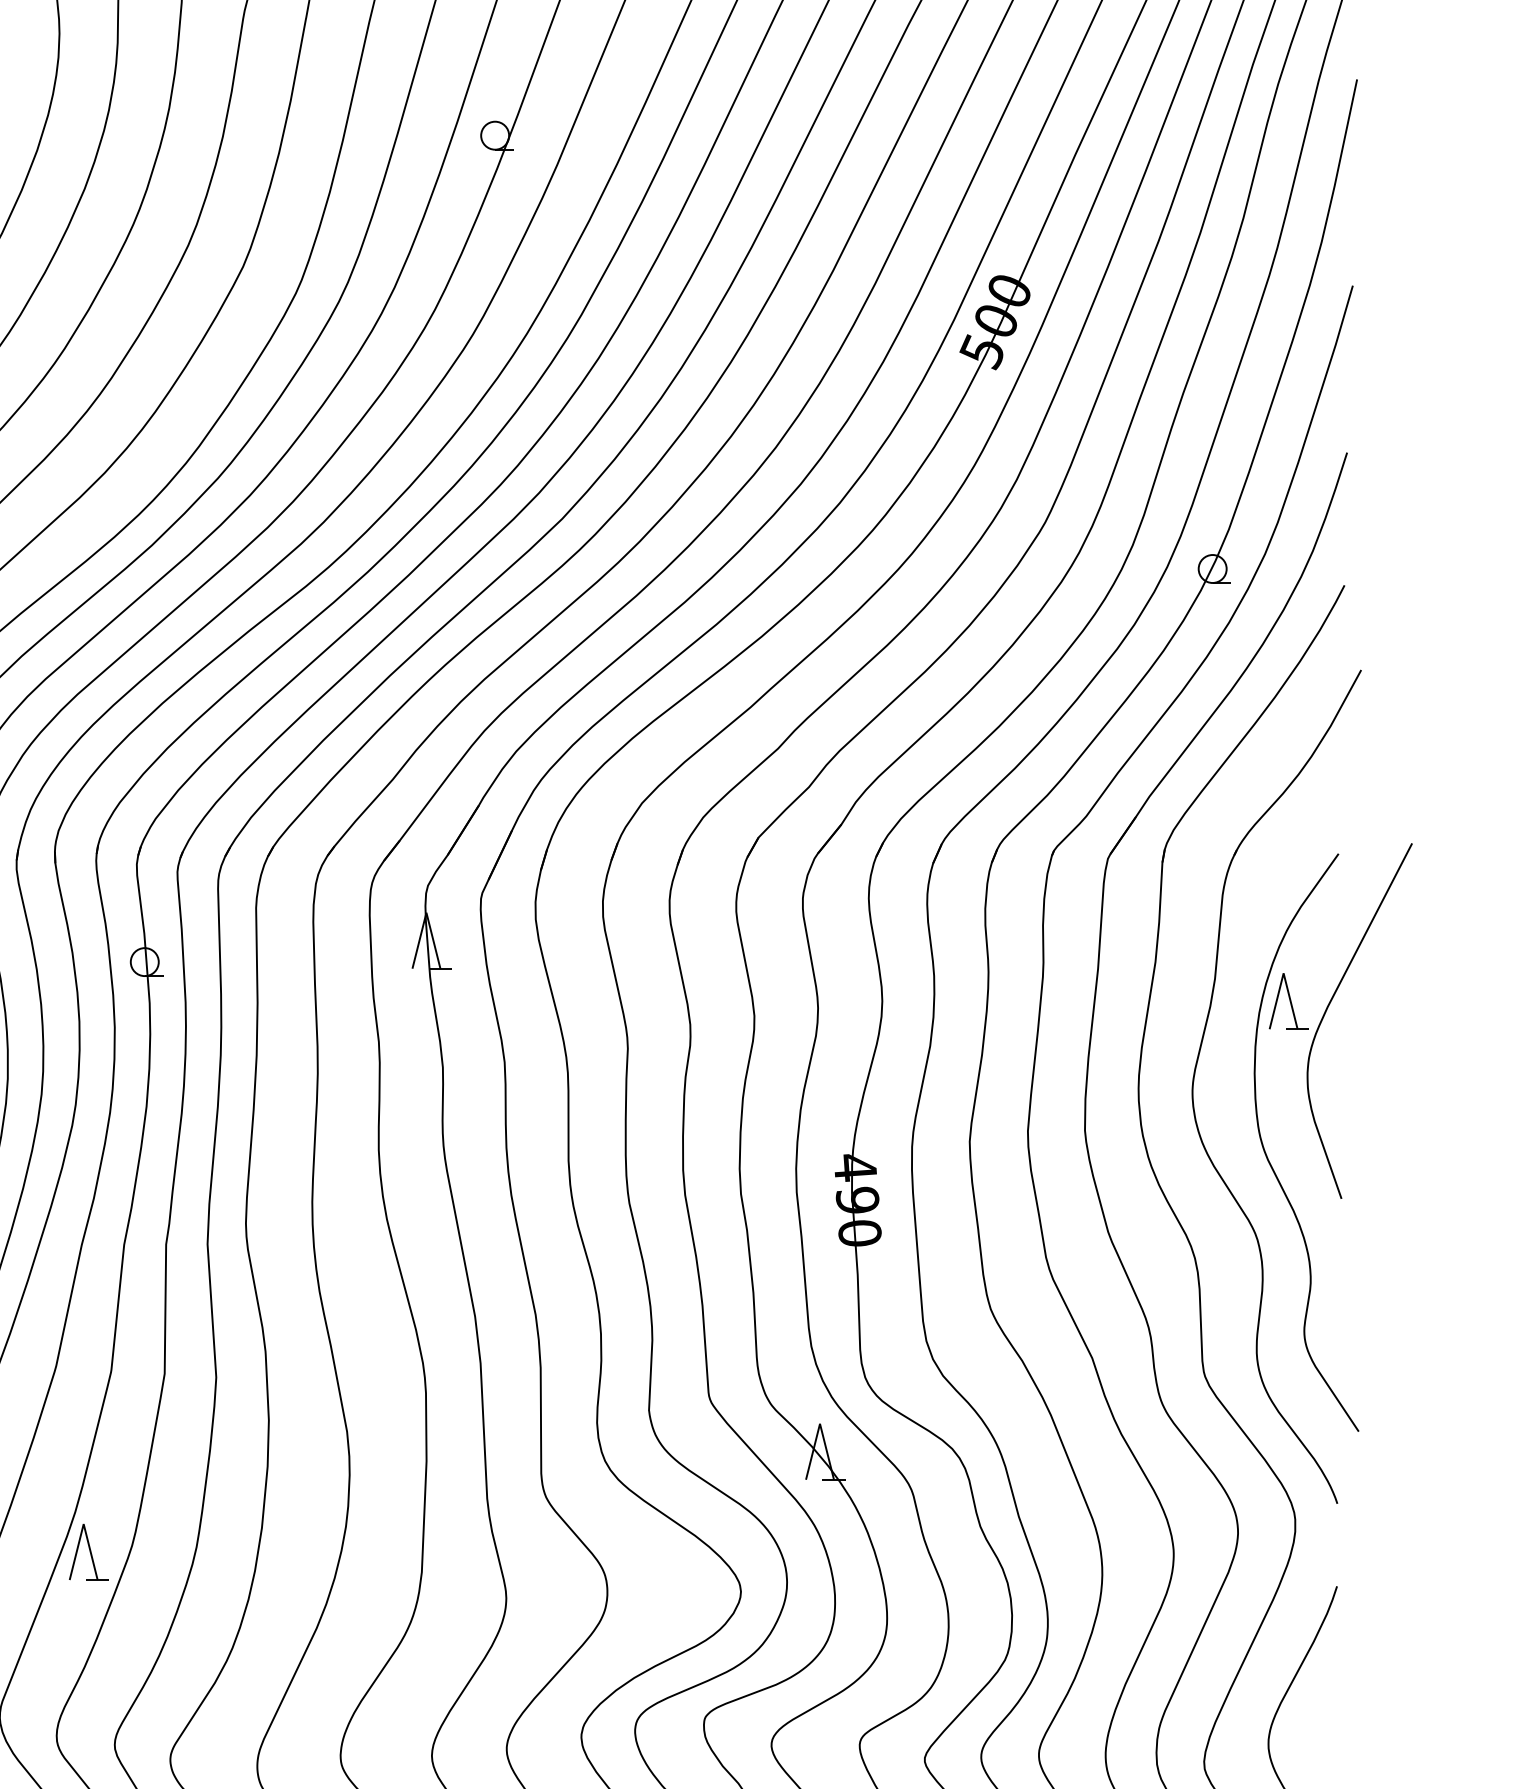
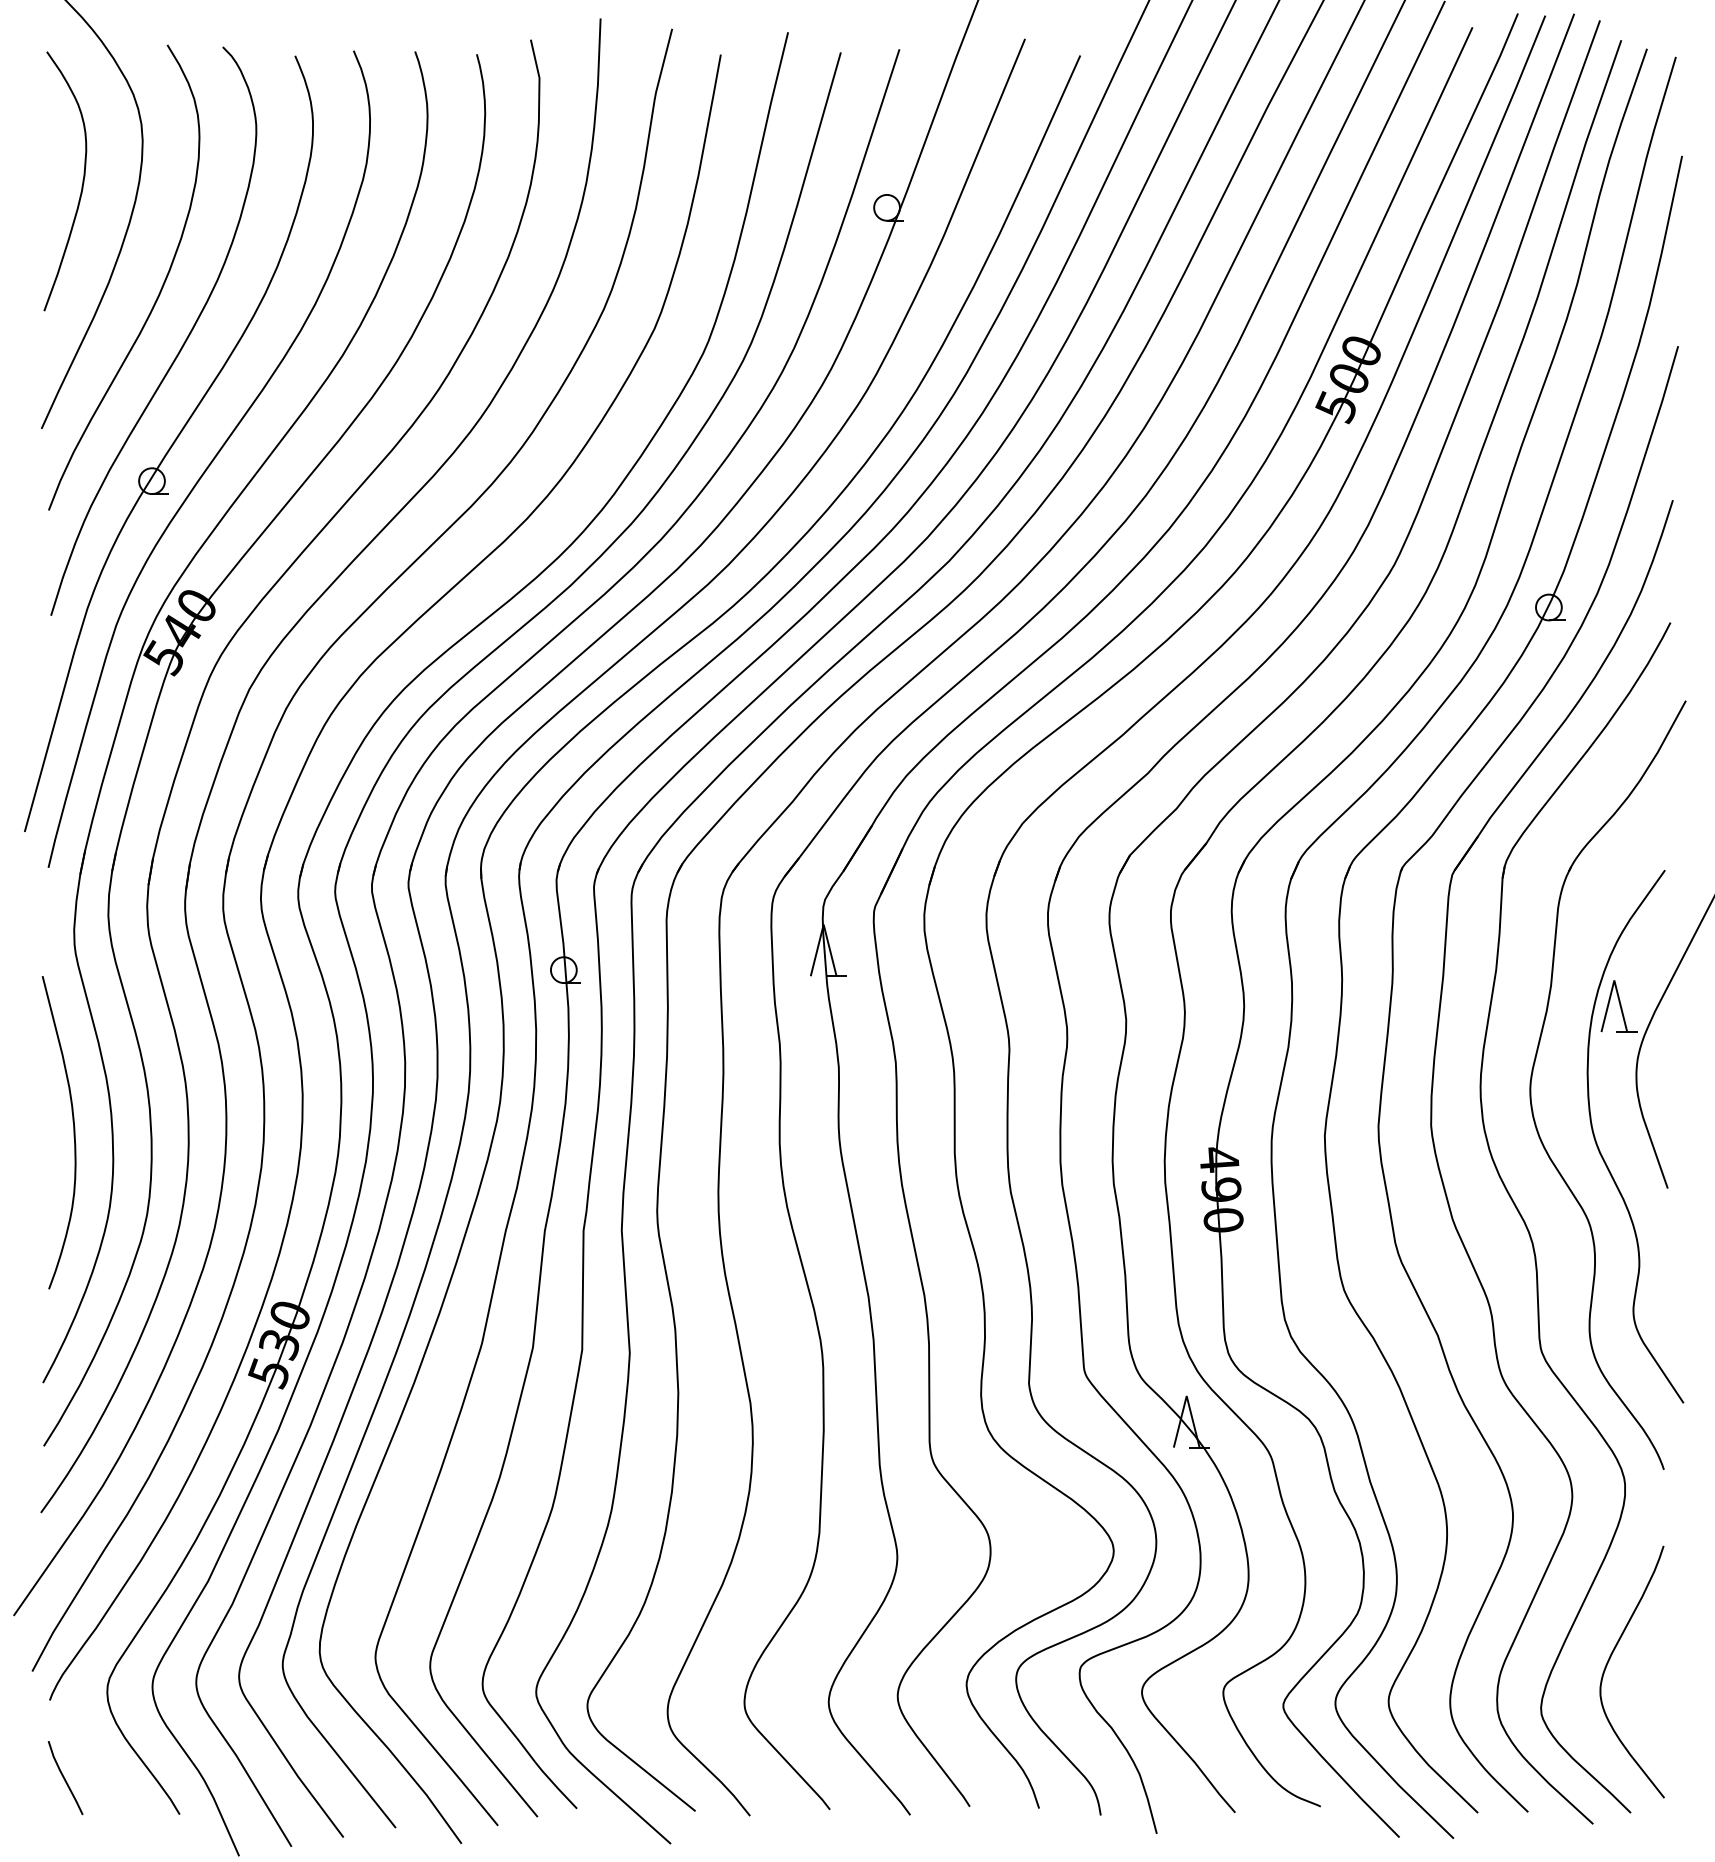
part: (88, 1552) -> (511, 1514), removed

